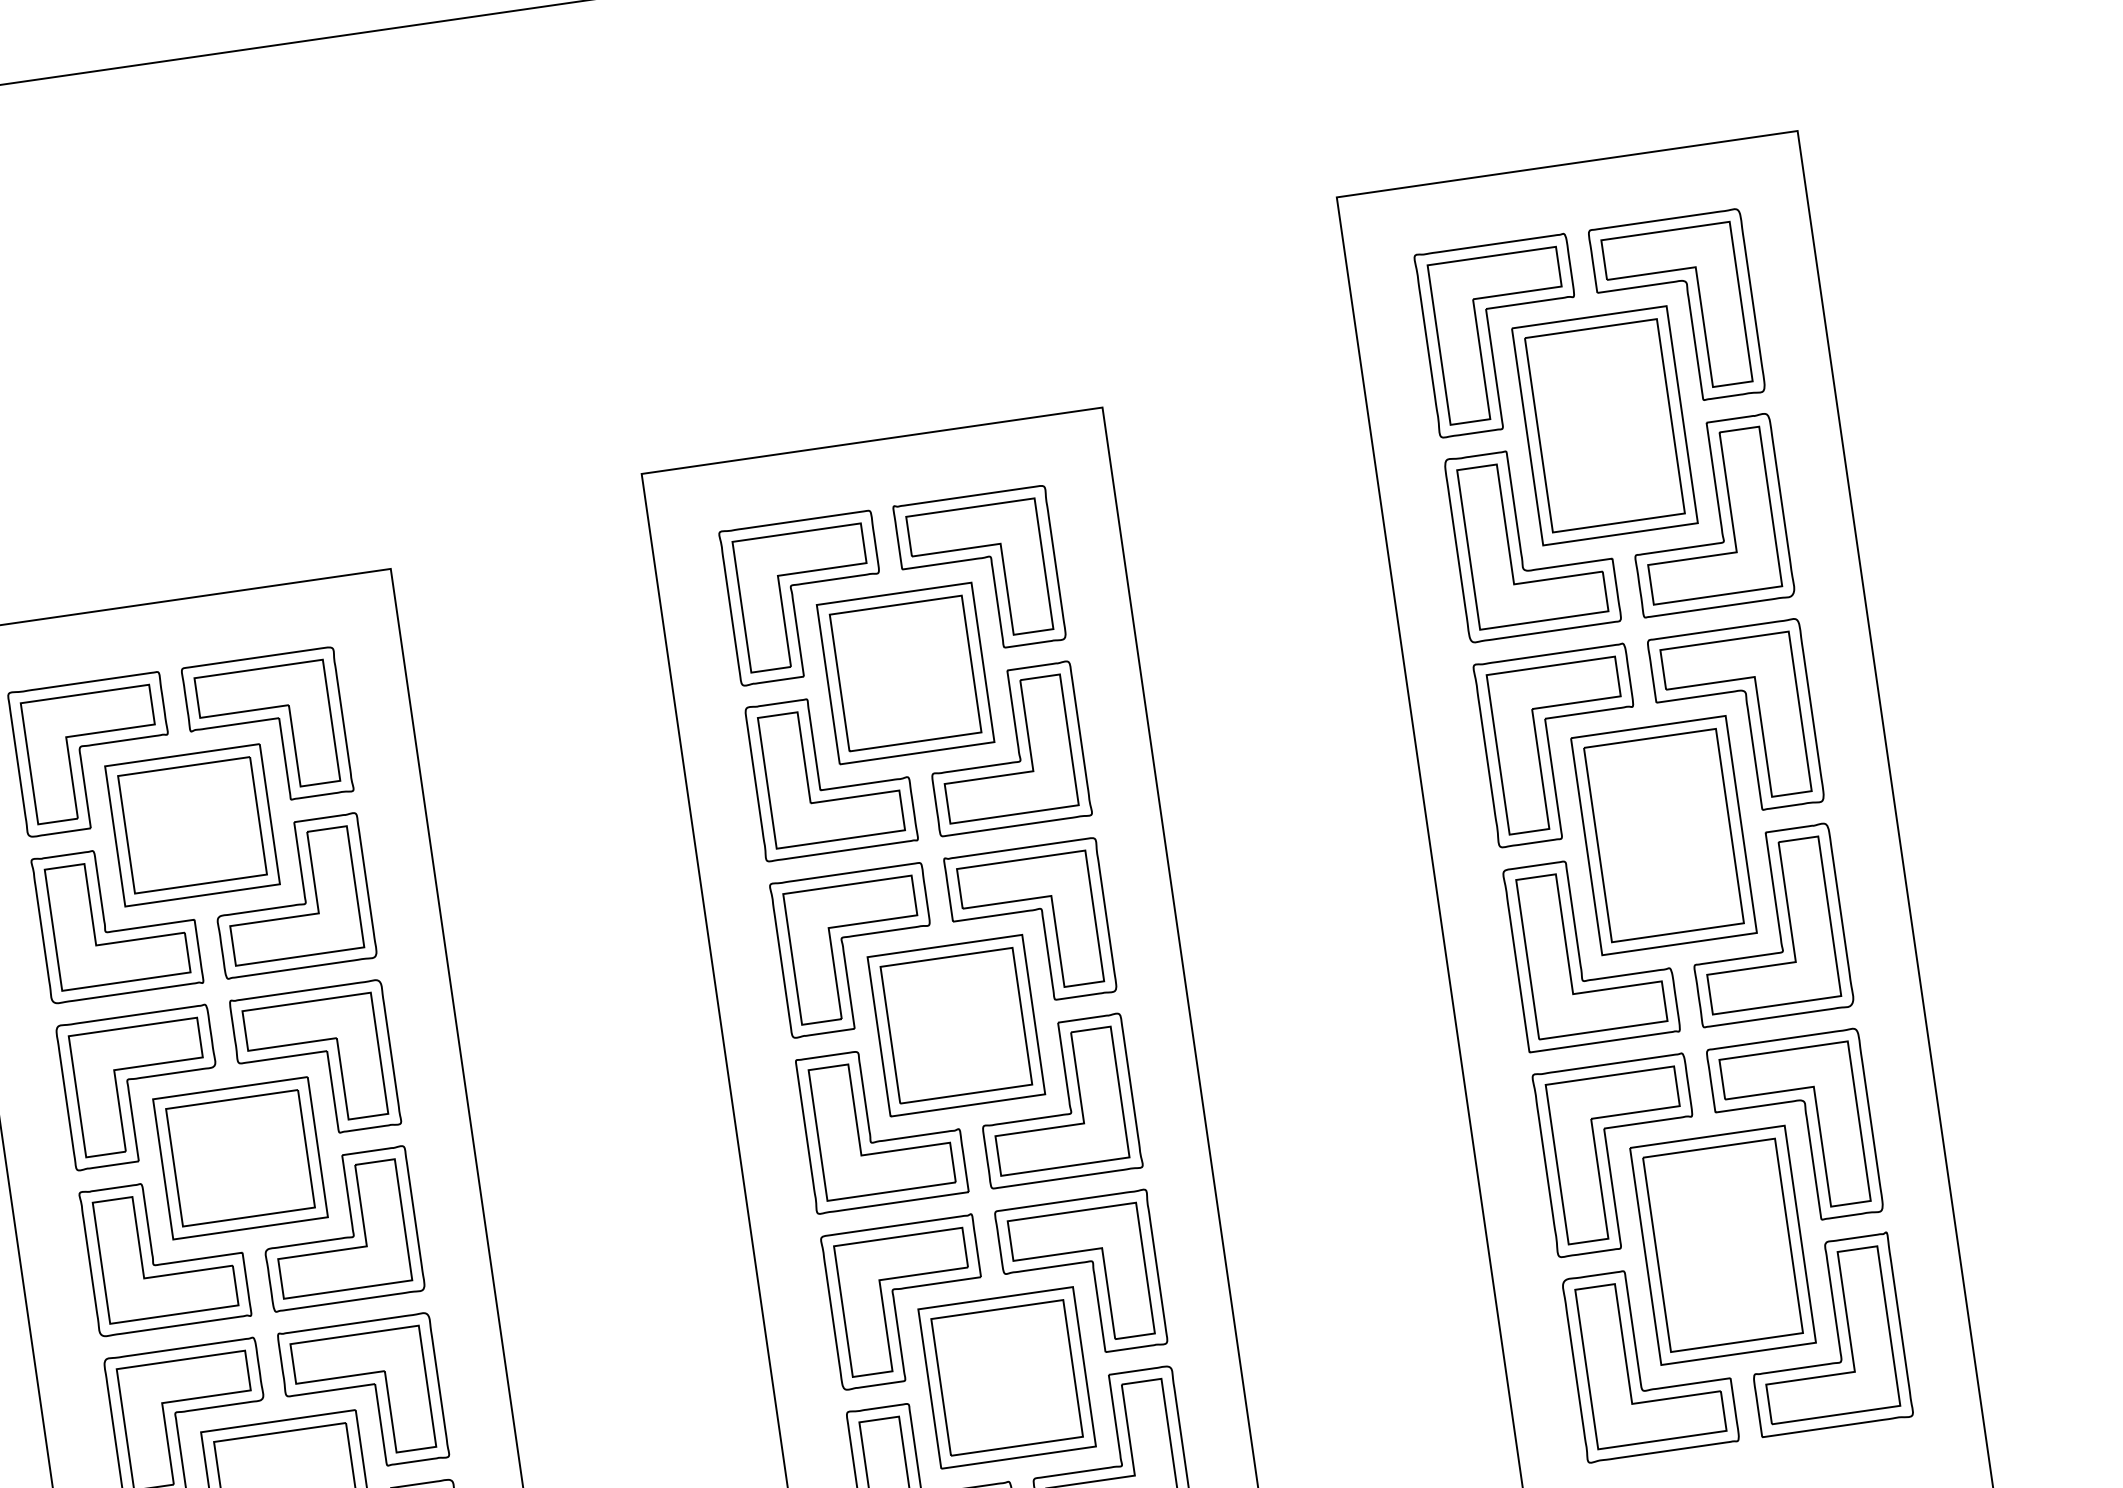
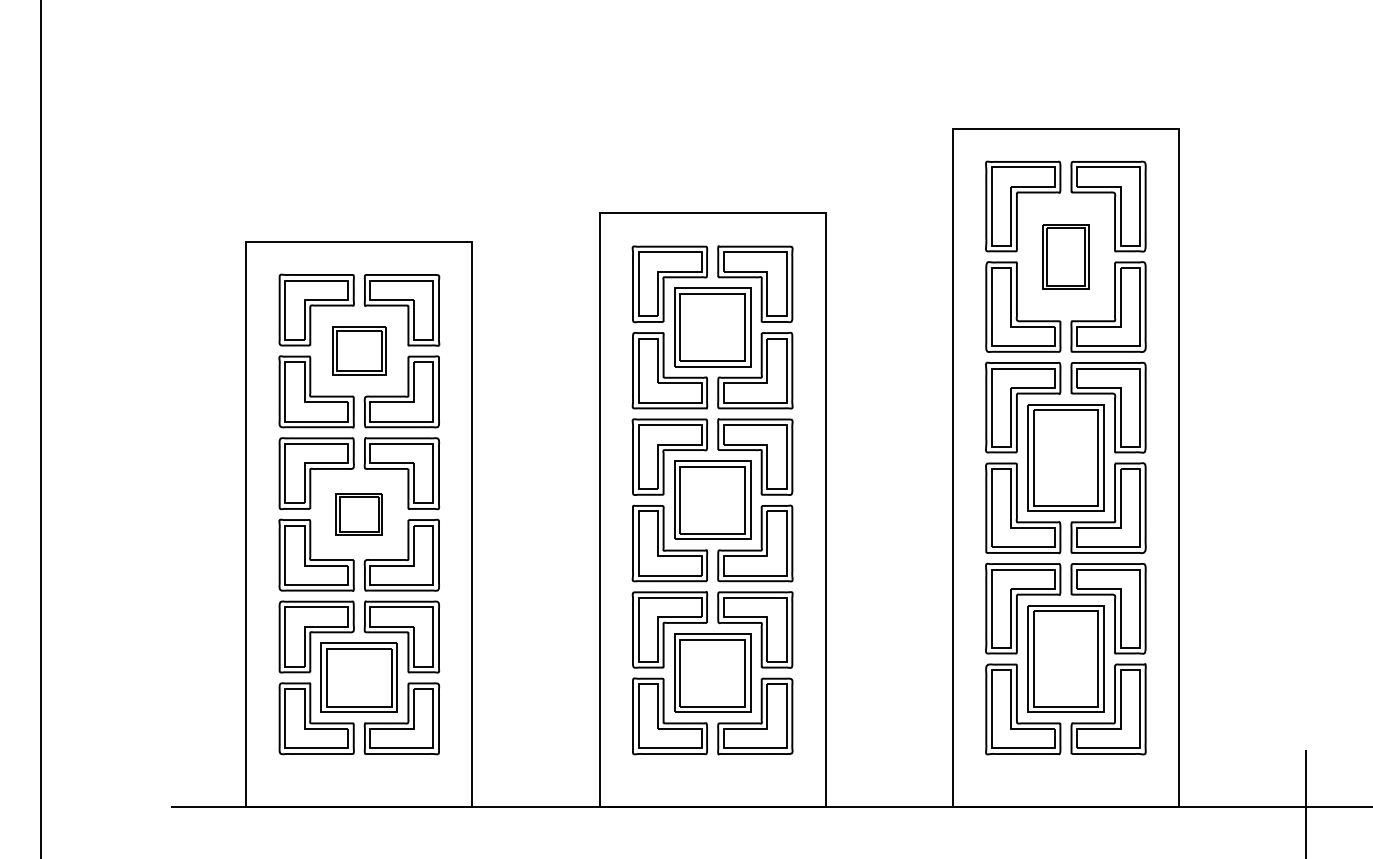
part: (1603, 425) -> (1065, 256), size x0.6
part: (190, 824) -> (358, 350), size x0.7
part: (238, 1158) -> (358, 514), size x0.6

